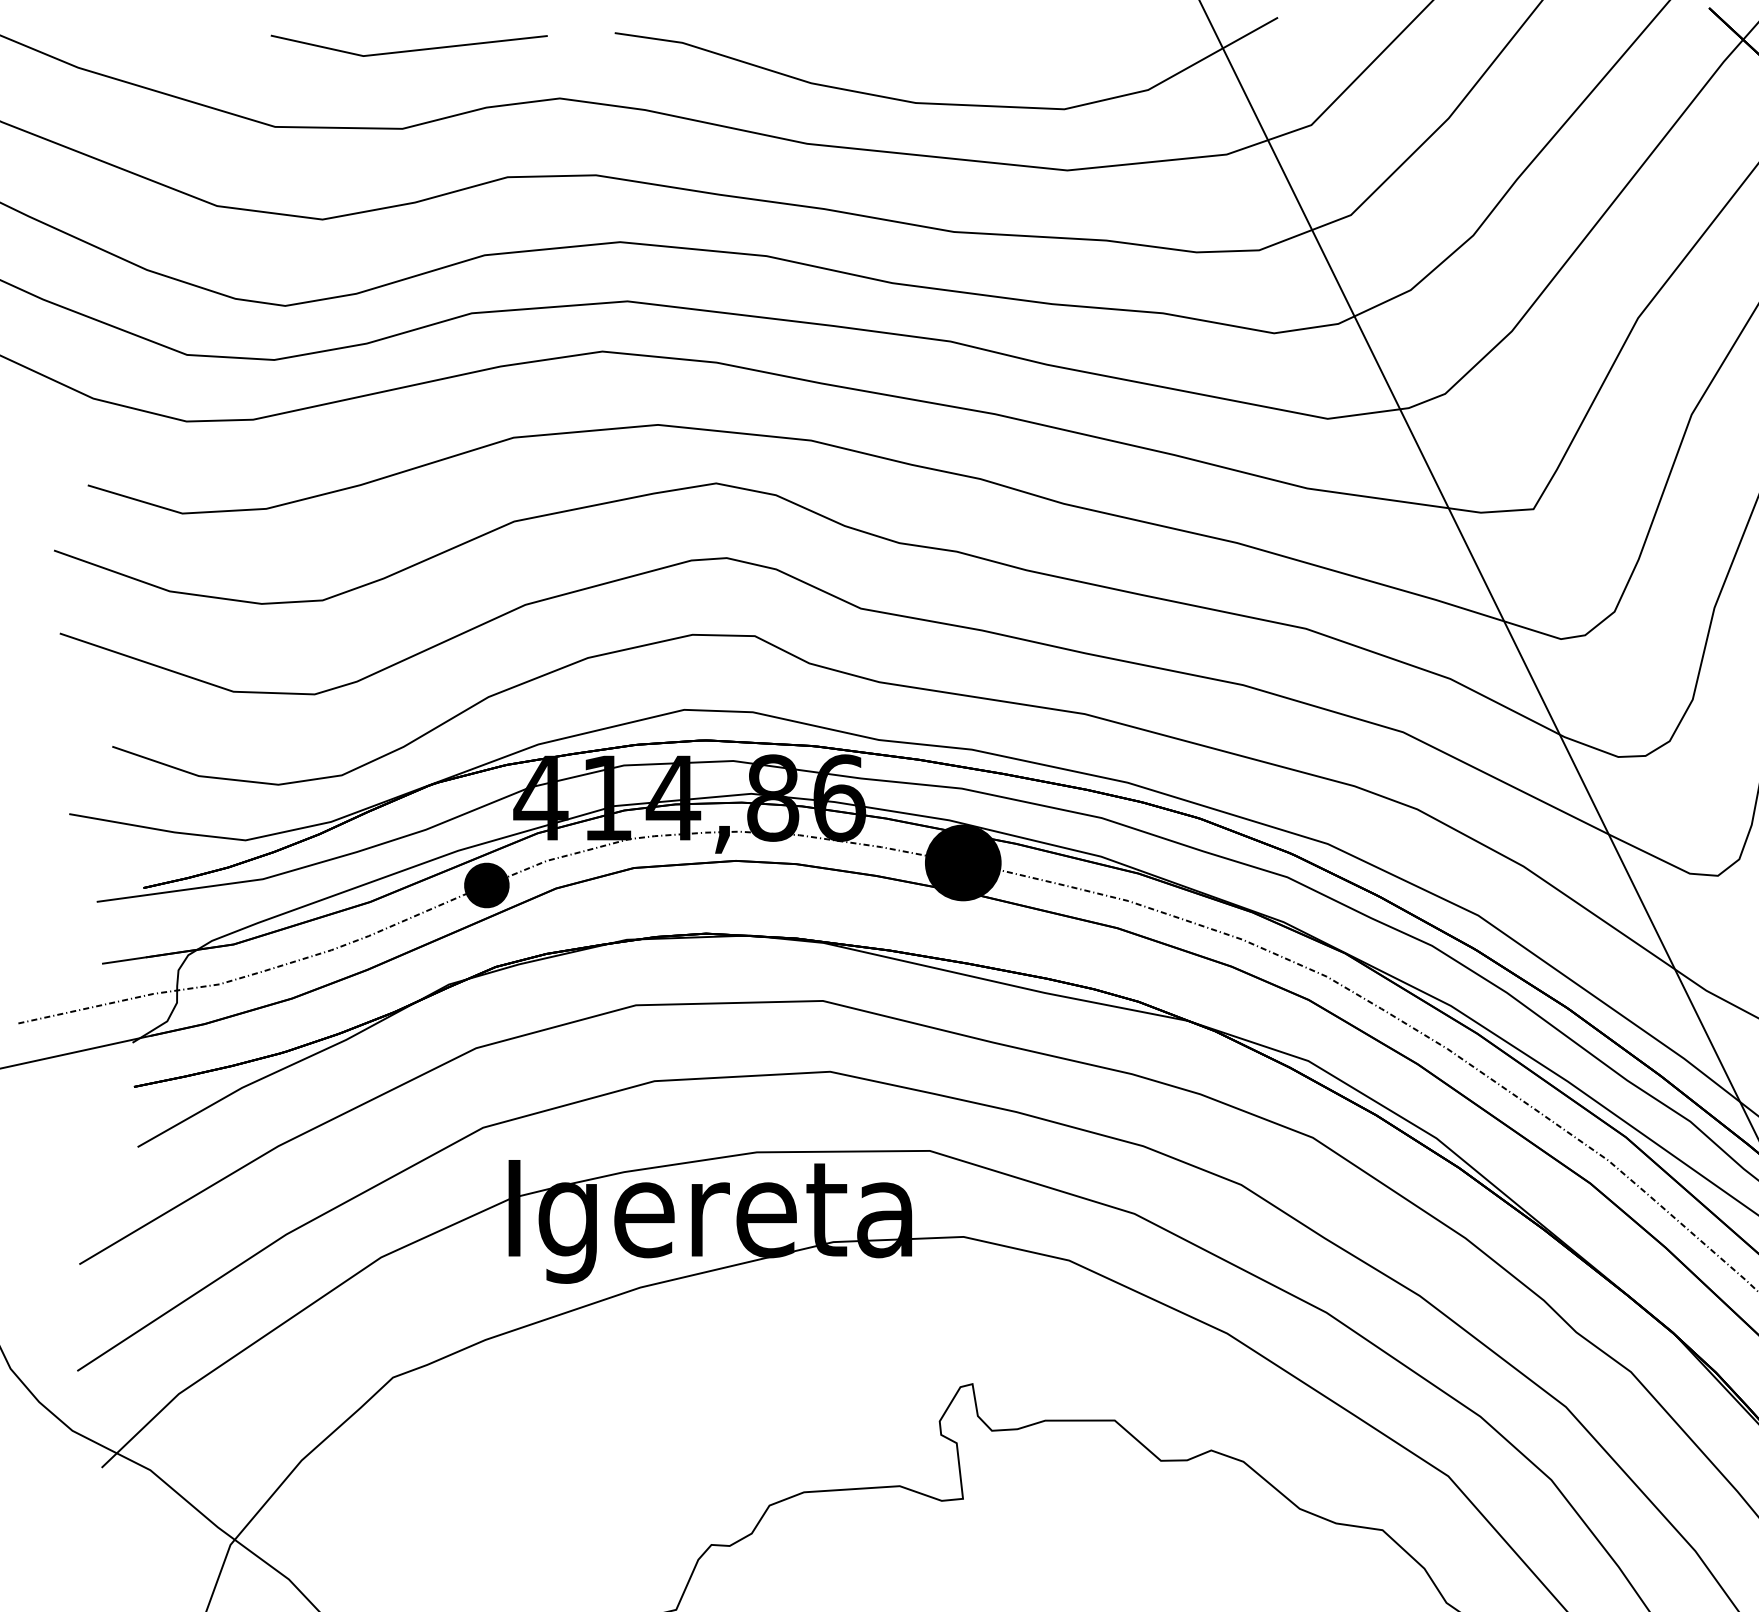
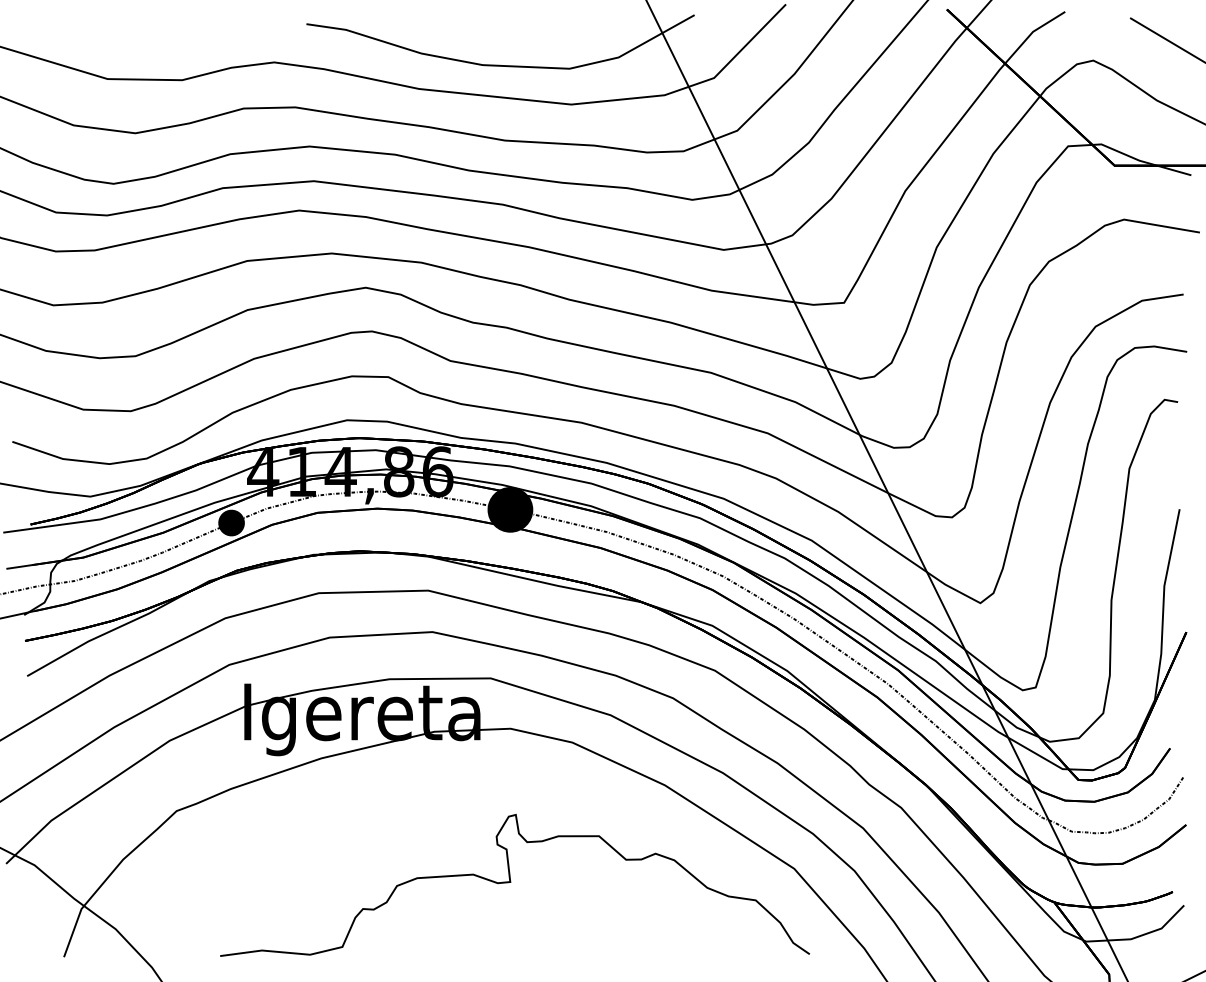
line: (409, 49) -> (186, 33), removed

